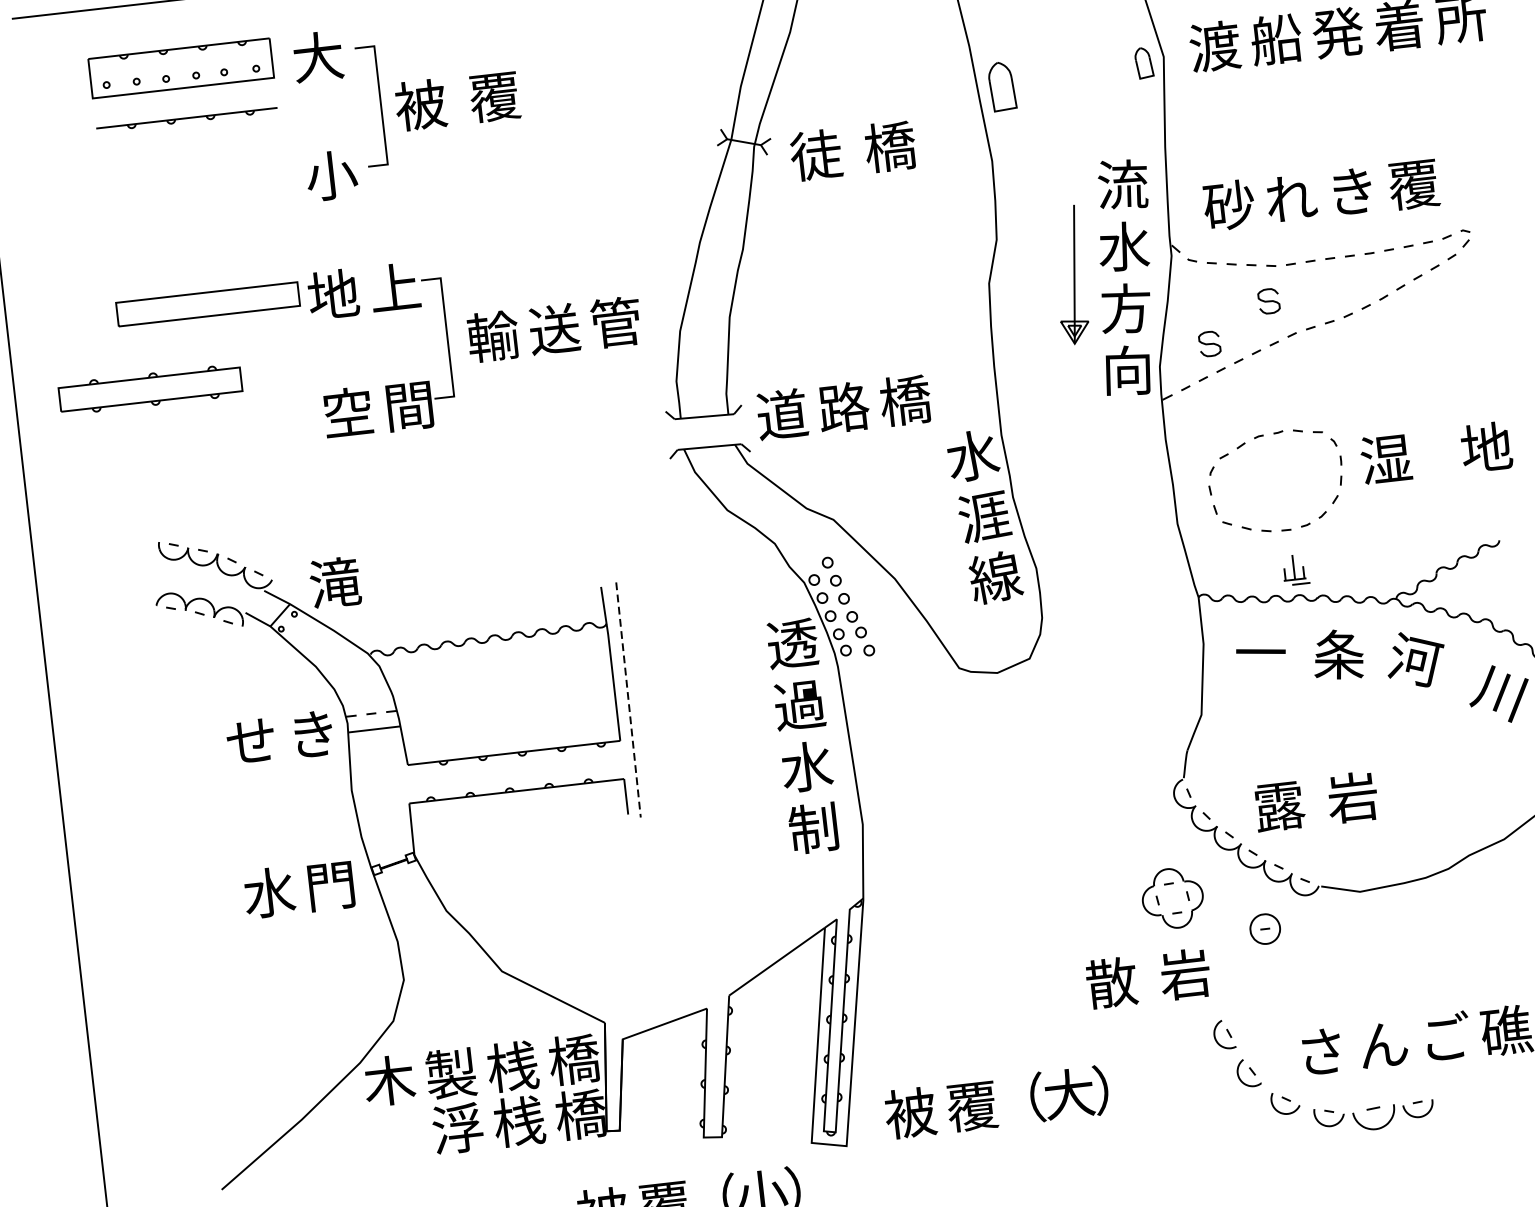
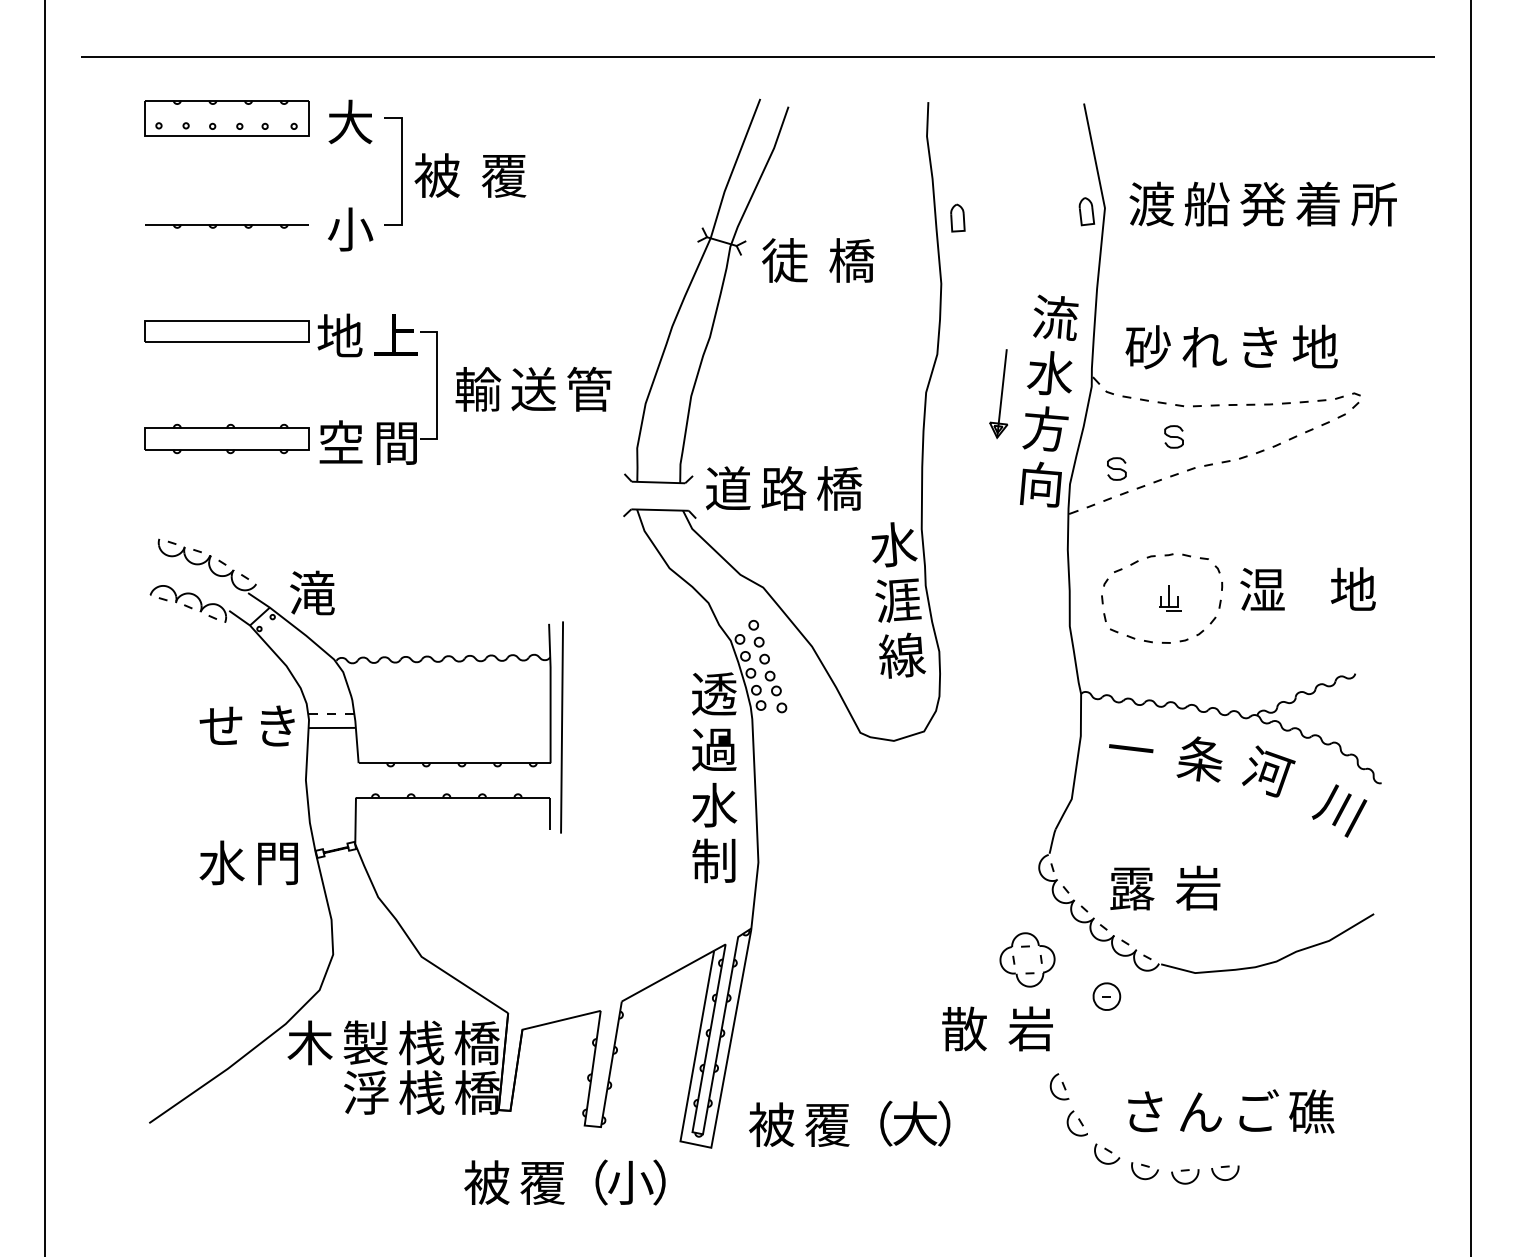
part: (1001, 85) -> (957, 217), size x0.62
part: (186, 120) -> (226, 226), moved
text: (1413, 183) -> (1314, 346), 覆 -> 地
part: (1069, 276) -> (998, 394), size x0.71
part: (149, 389) -> (226, 438), moved
part: (1295, 570) -> (1170, 598), moved
line: (629, 701) -> (562, 728), dashed -> solid
part: (1374, 1118) -> (1185, 1176), size x0.71

